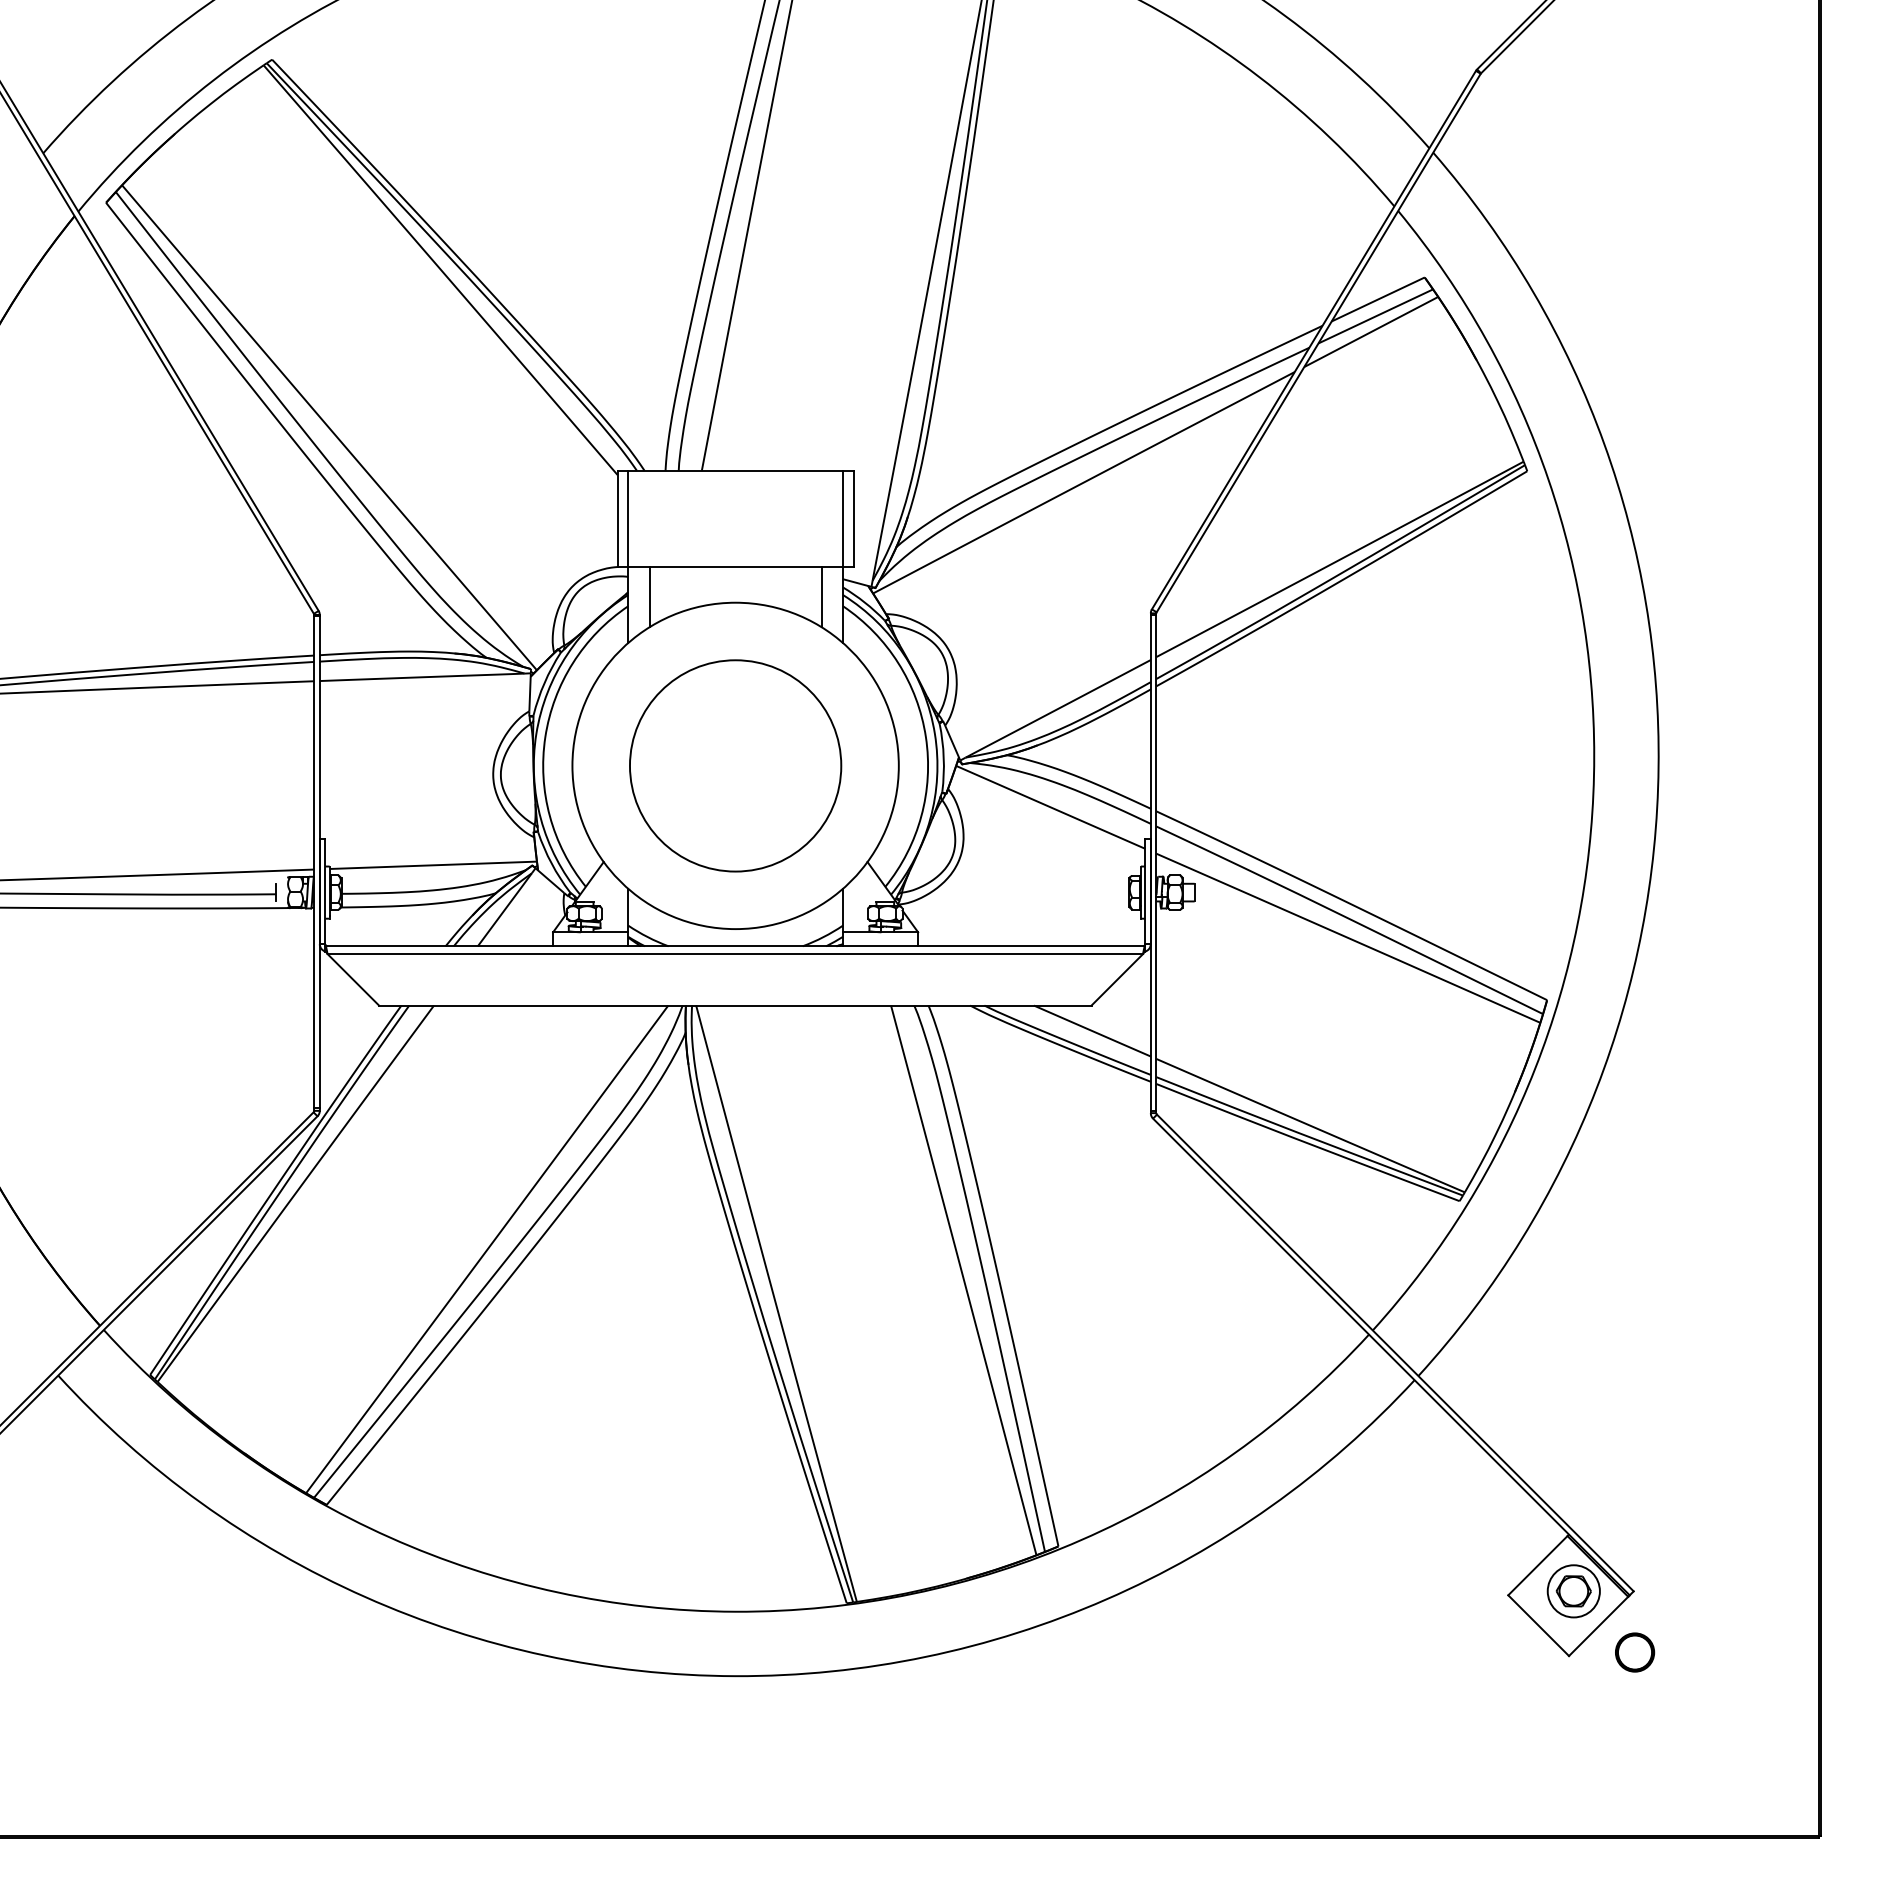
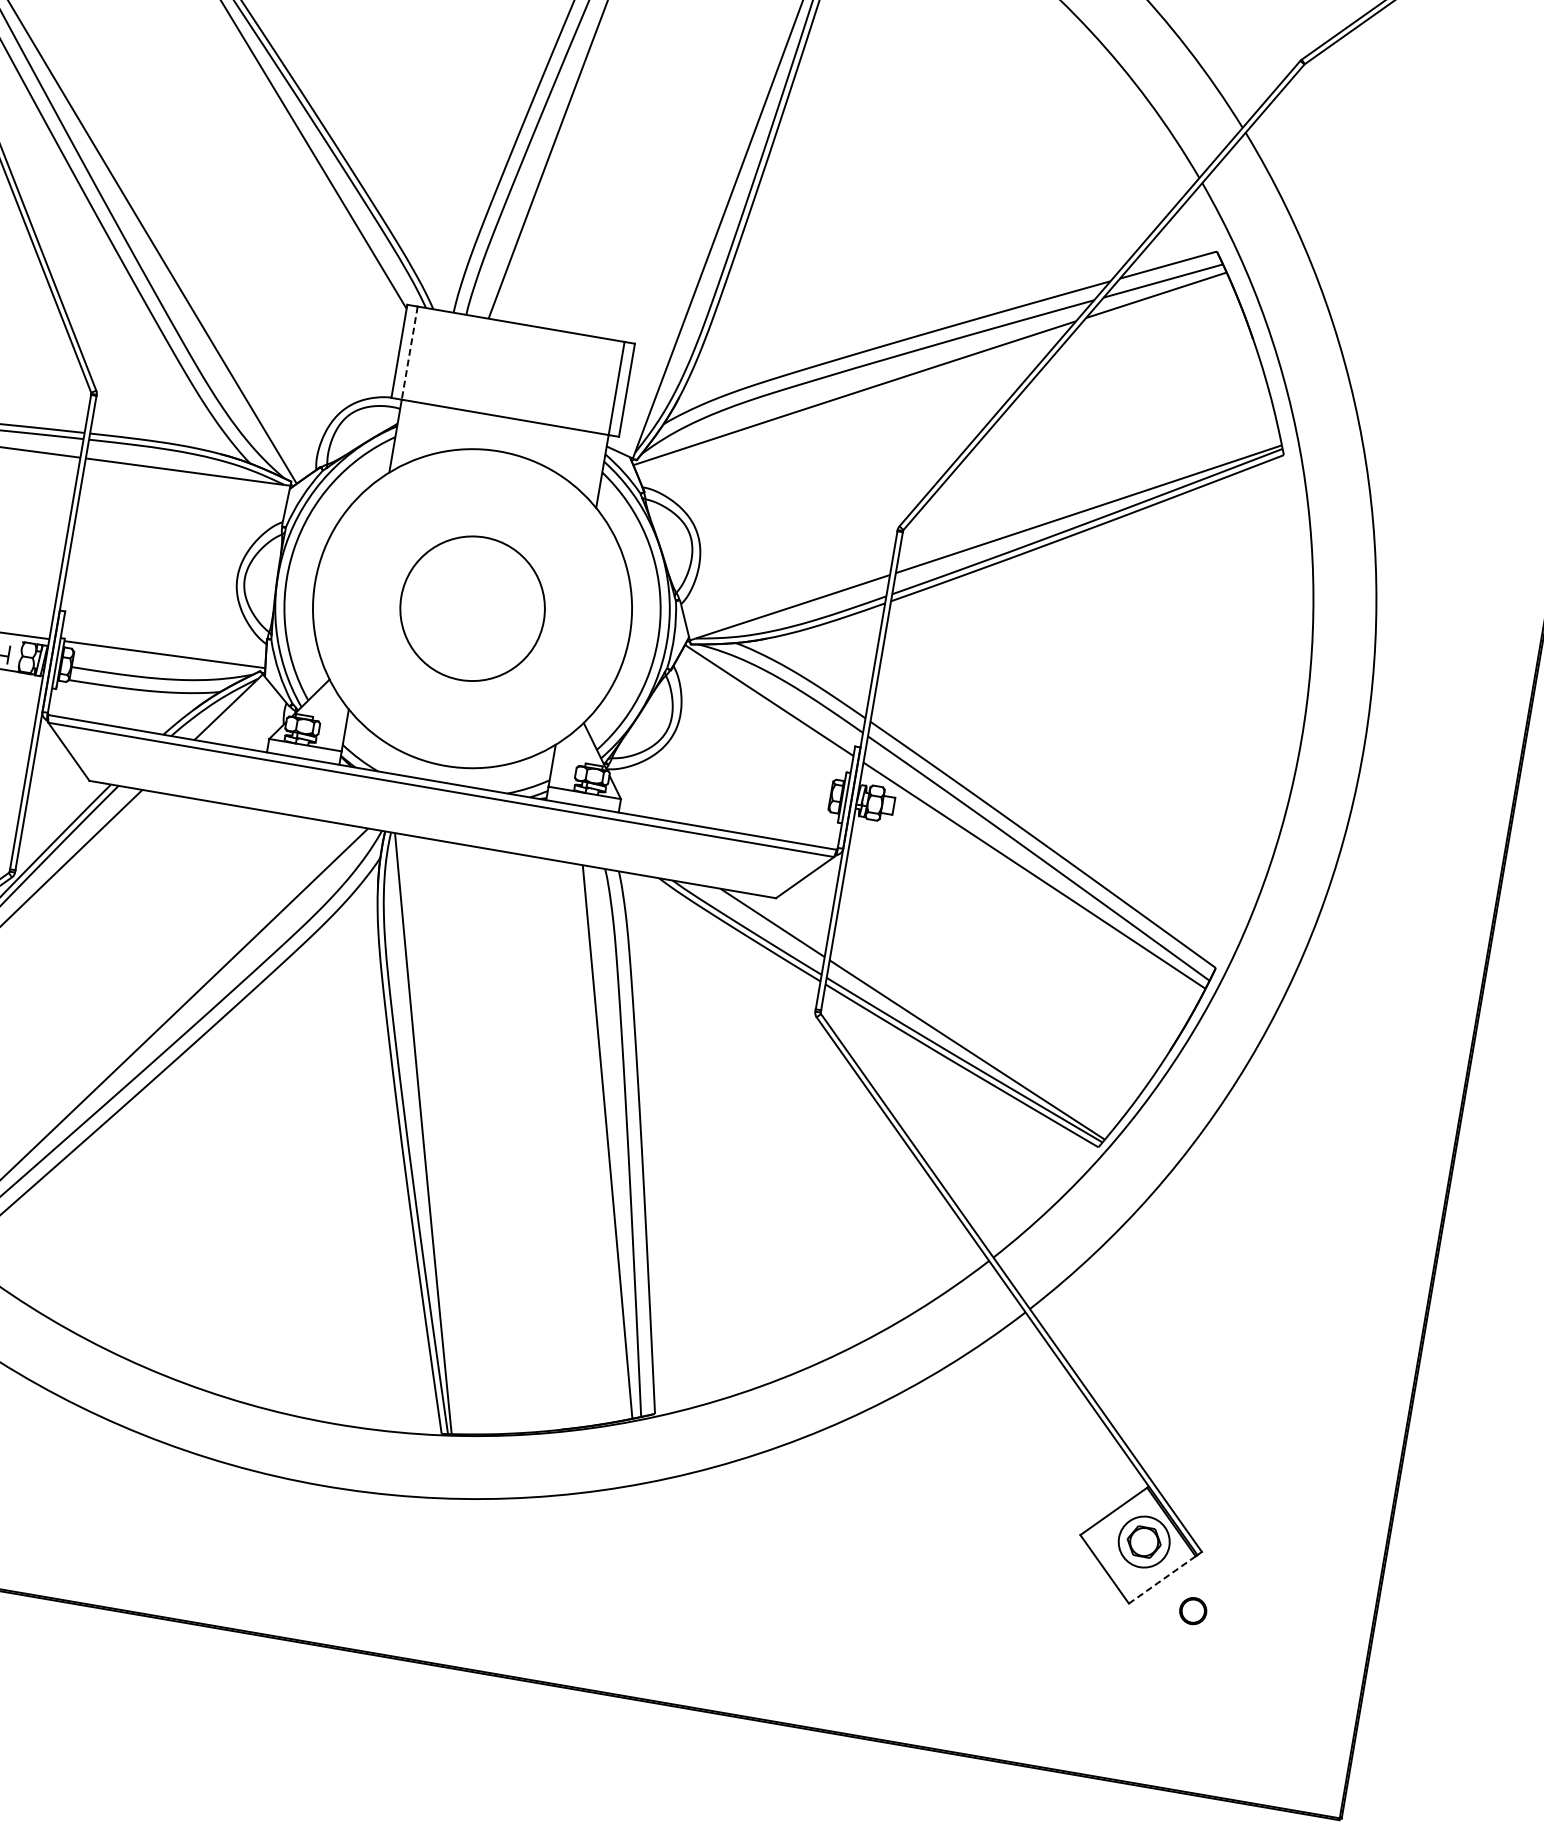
line: (628, 519) -> (409, 353), solid -> dashed
line: (649, 597) -> (417, 432), removed
line: (821, 597) -> (583, 460), removed
circle: (735, 765) -> (472, 608), size x0.7
line: (1598, 1626) -> (1162, 1579), solid -> dashed
part: (1635, 1652) -> (1193, 1611), size x0.7

